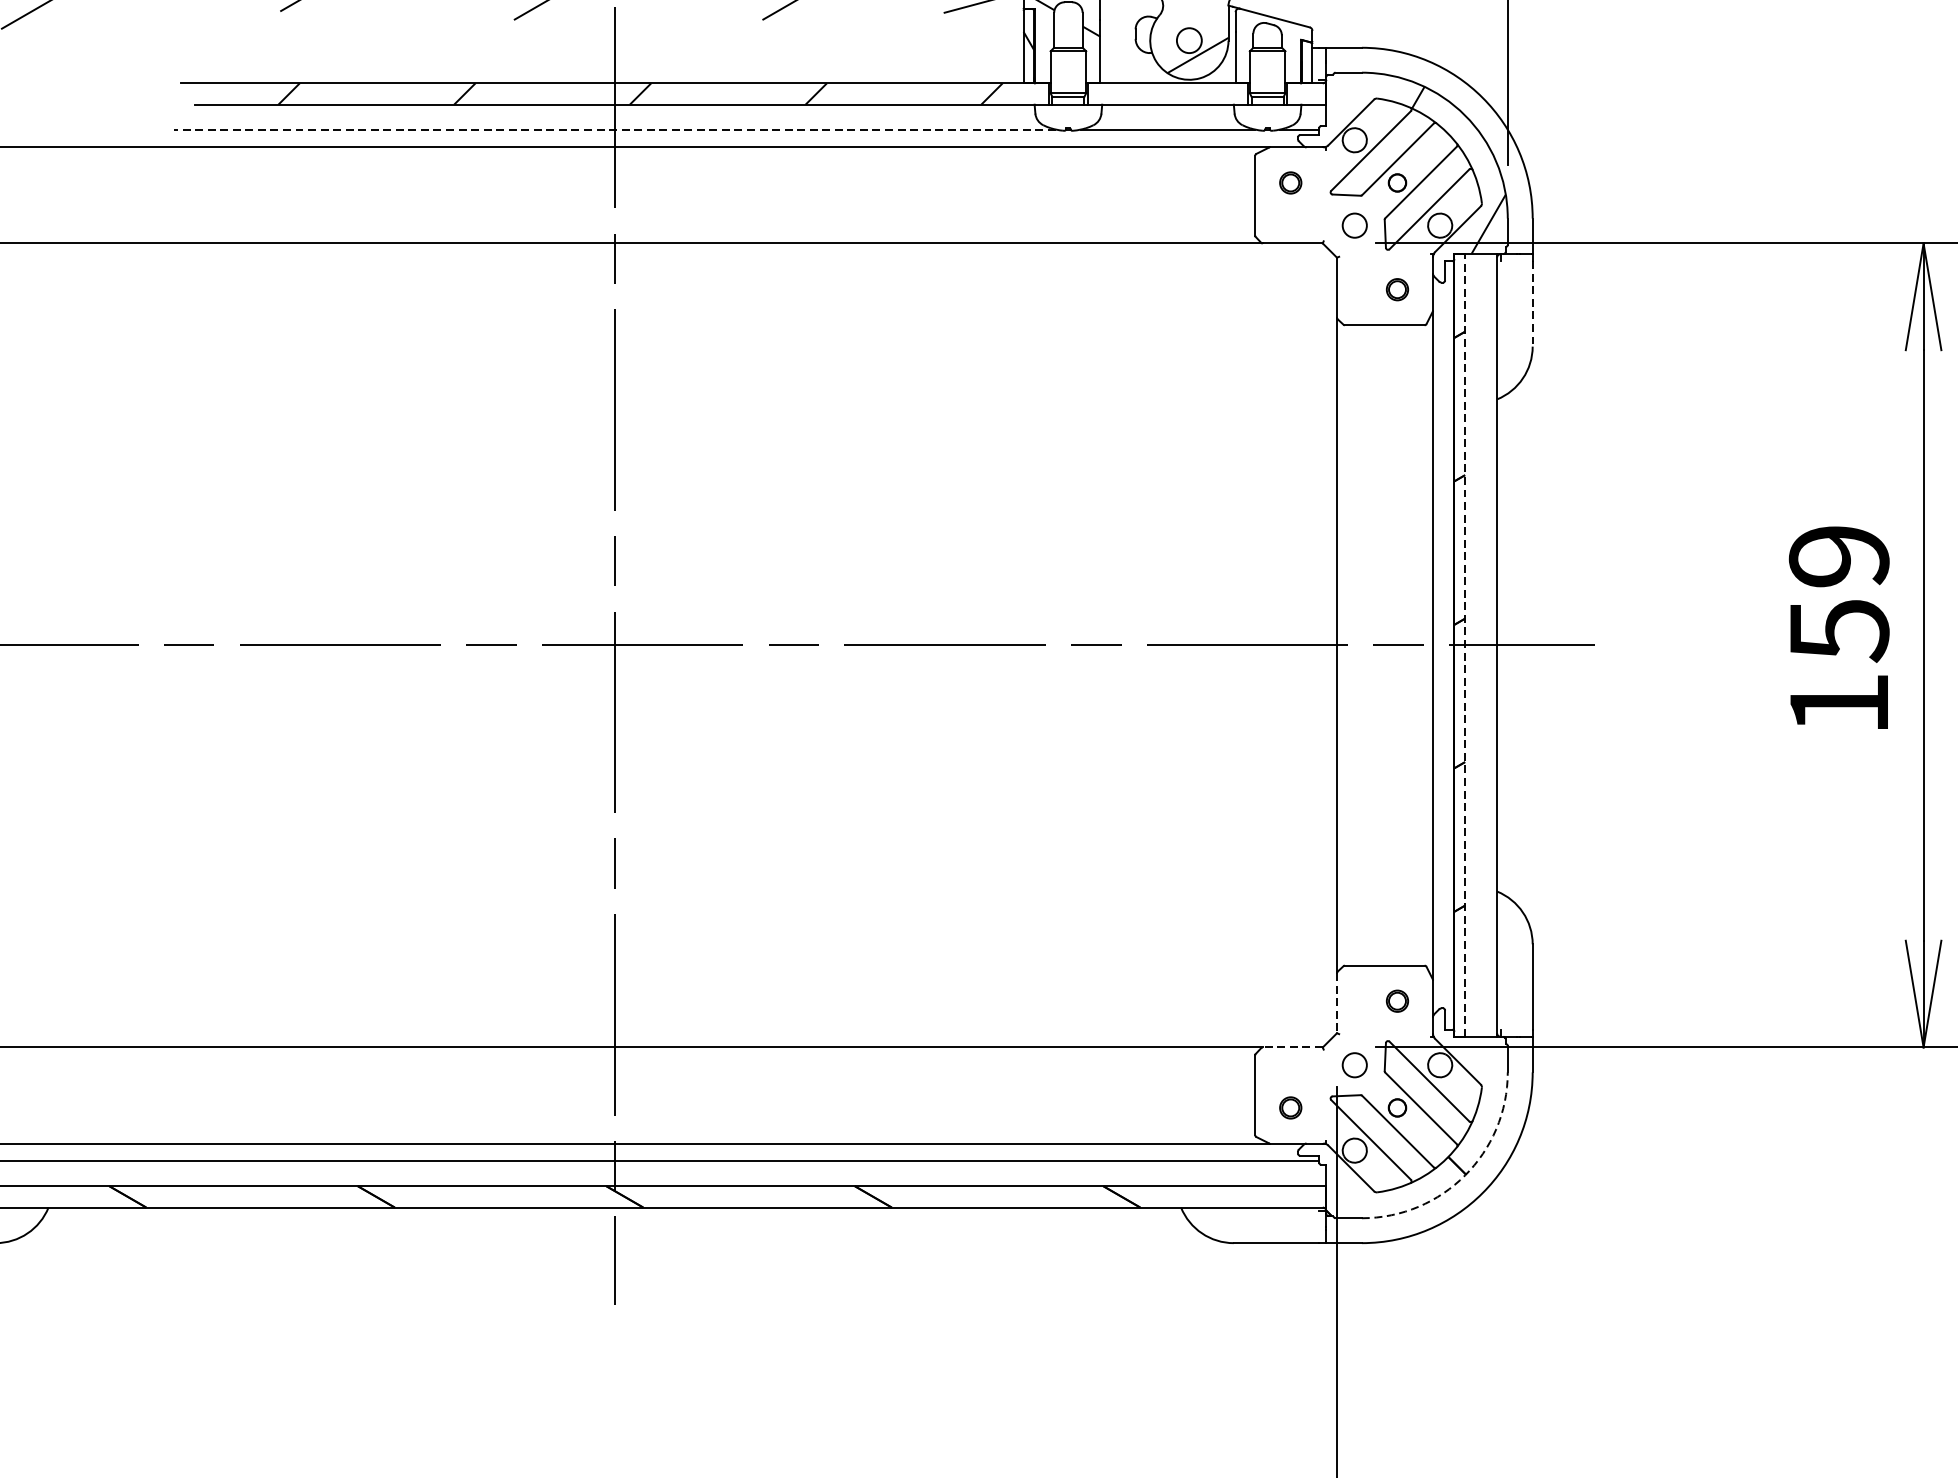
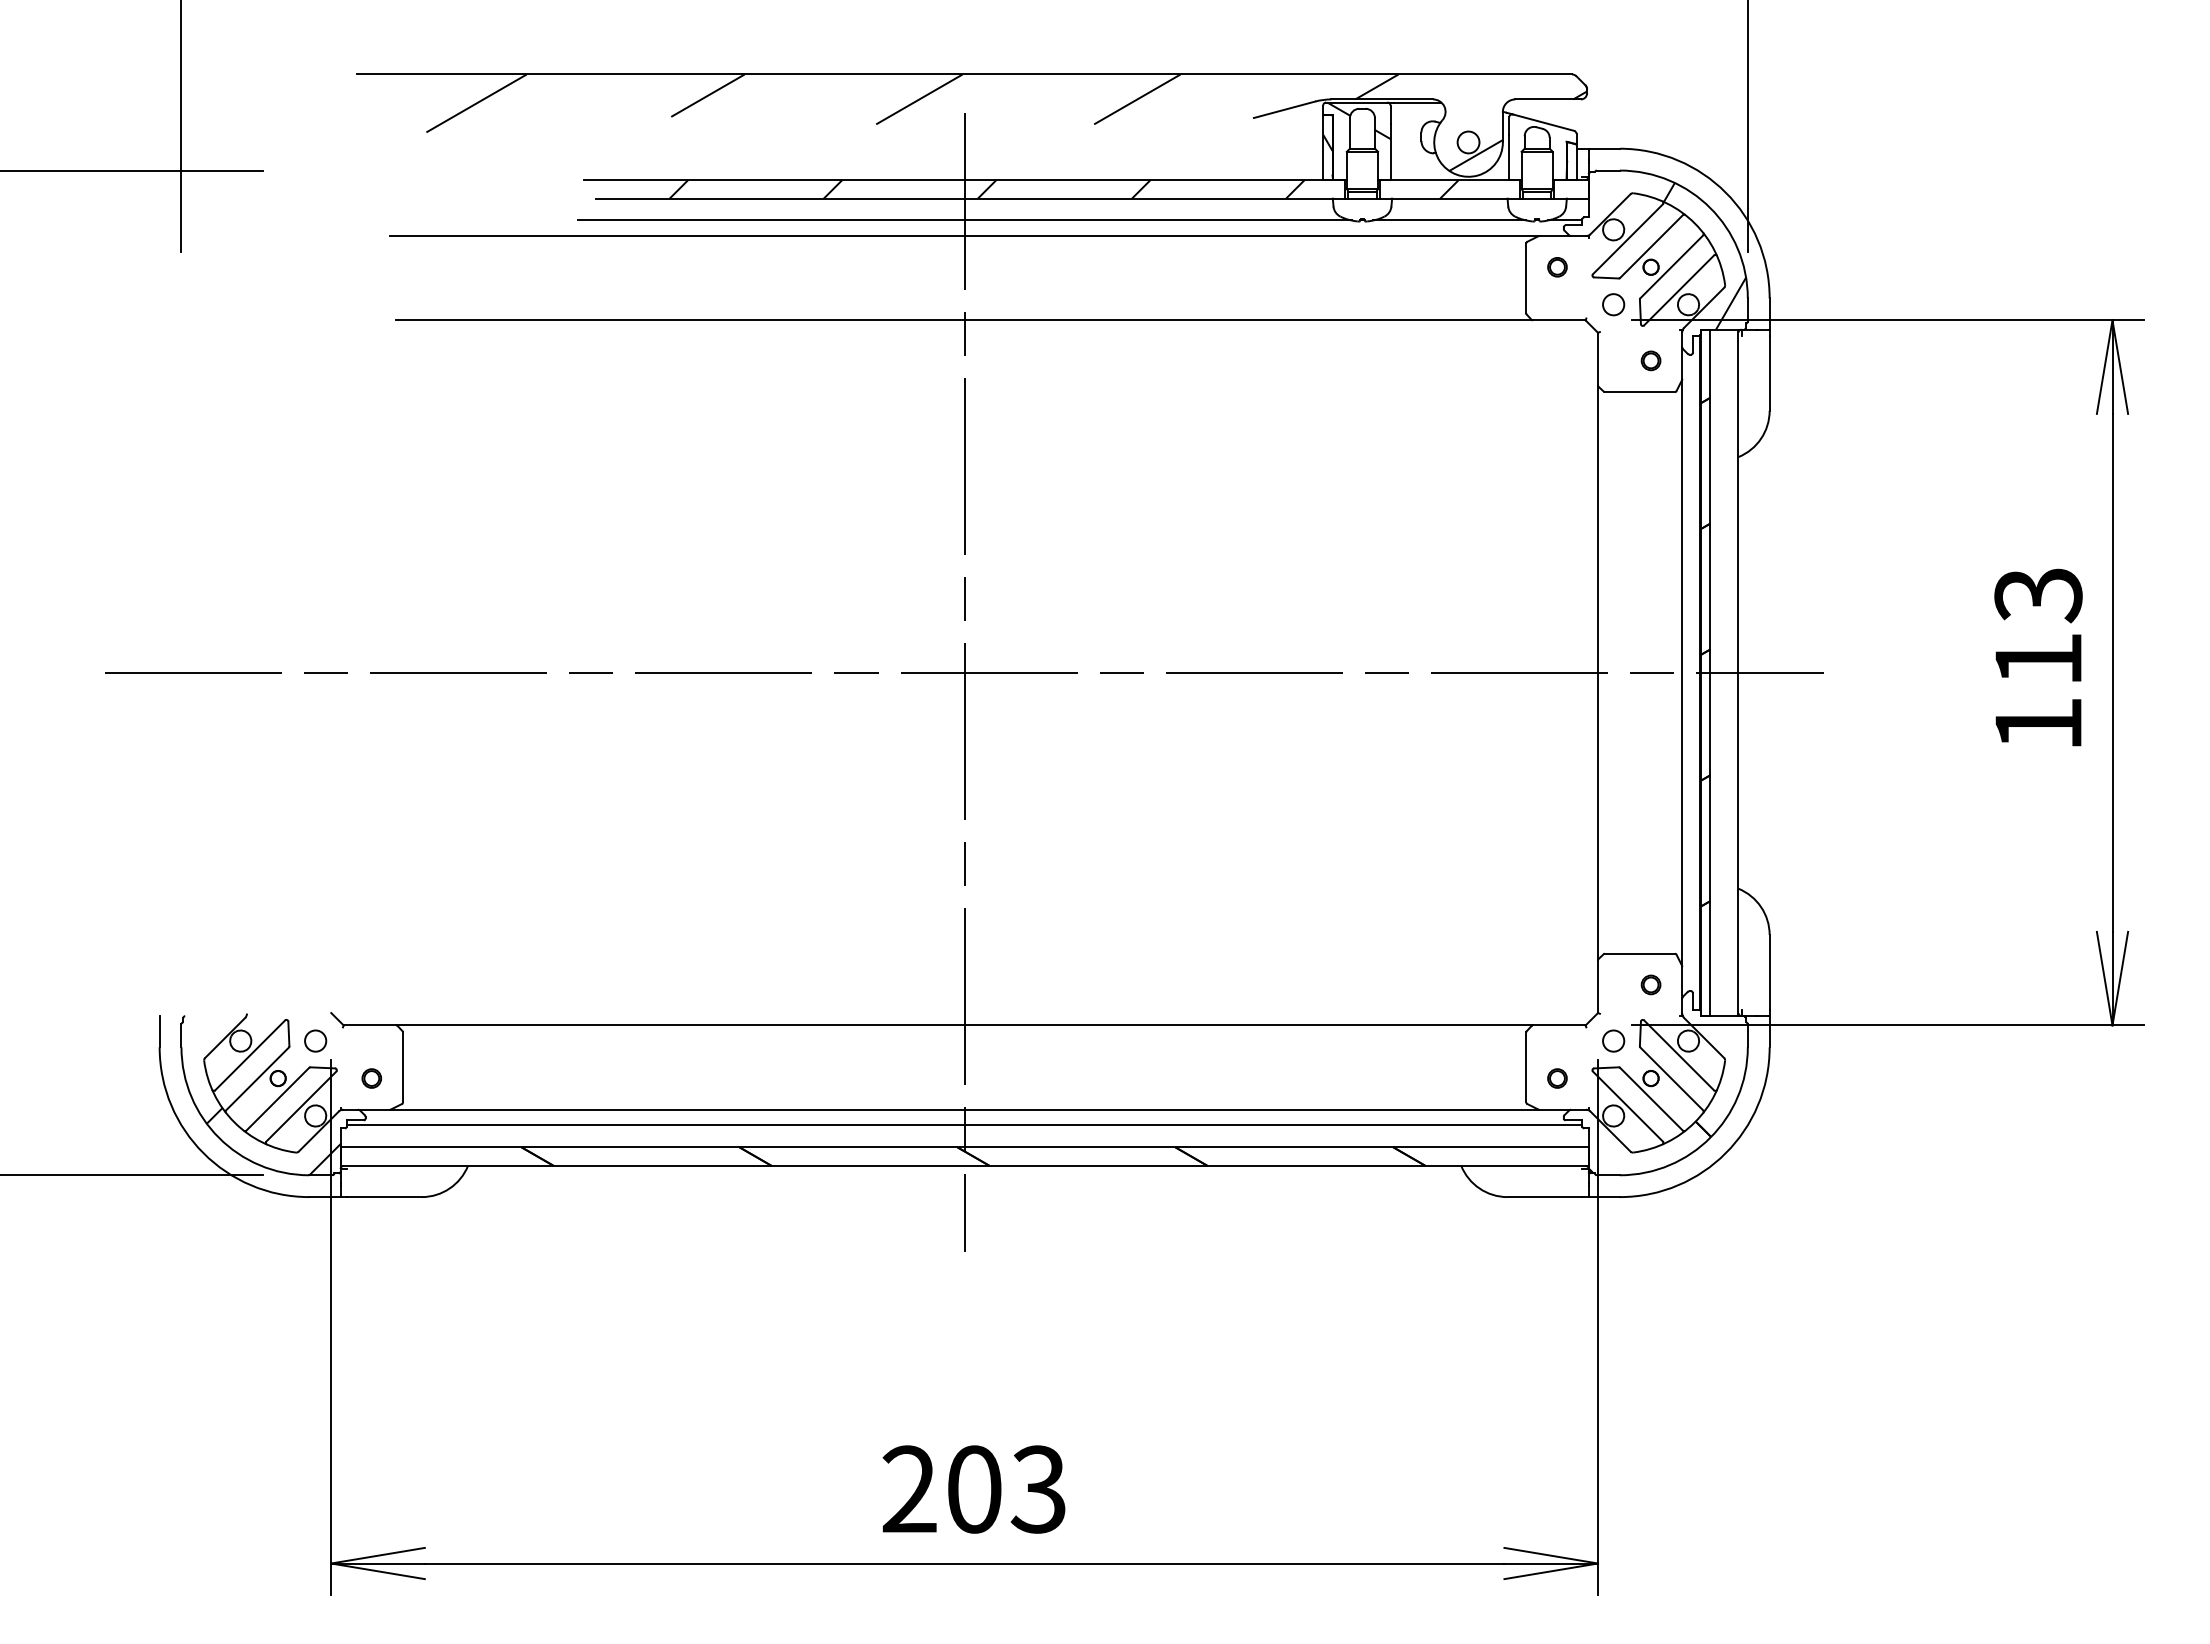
hatch: (1167, 93) -> (1449, 188), added
line: (614, 129) -> (964, 220), dashed -> solid
line: (1532, 304) -> (1769, 373), dashed -> solid
text: (1839, 594) -> (2038, 628), 159 -> 113
line: (1465, 644) -> (1710, 672), dashed -> solid
line: (1337, 1004) -> (1598, 987), dashed -> solid
line: (1291, 1047) -> (1558, 1025), dashed -> solid
arc: (1465, 1175) -> (1710, 1137), dashed -> solid

